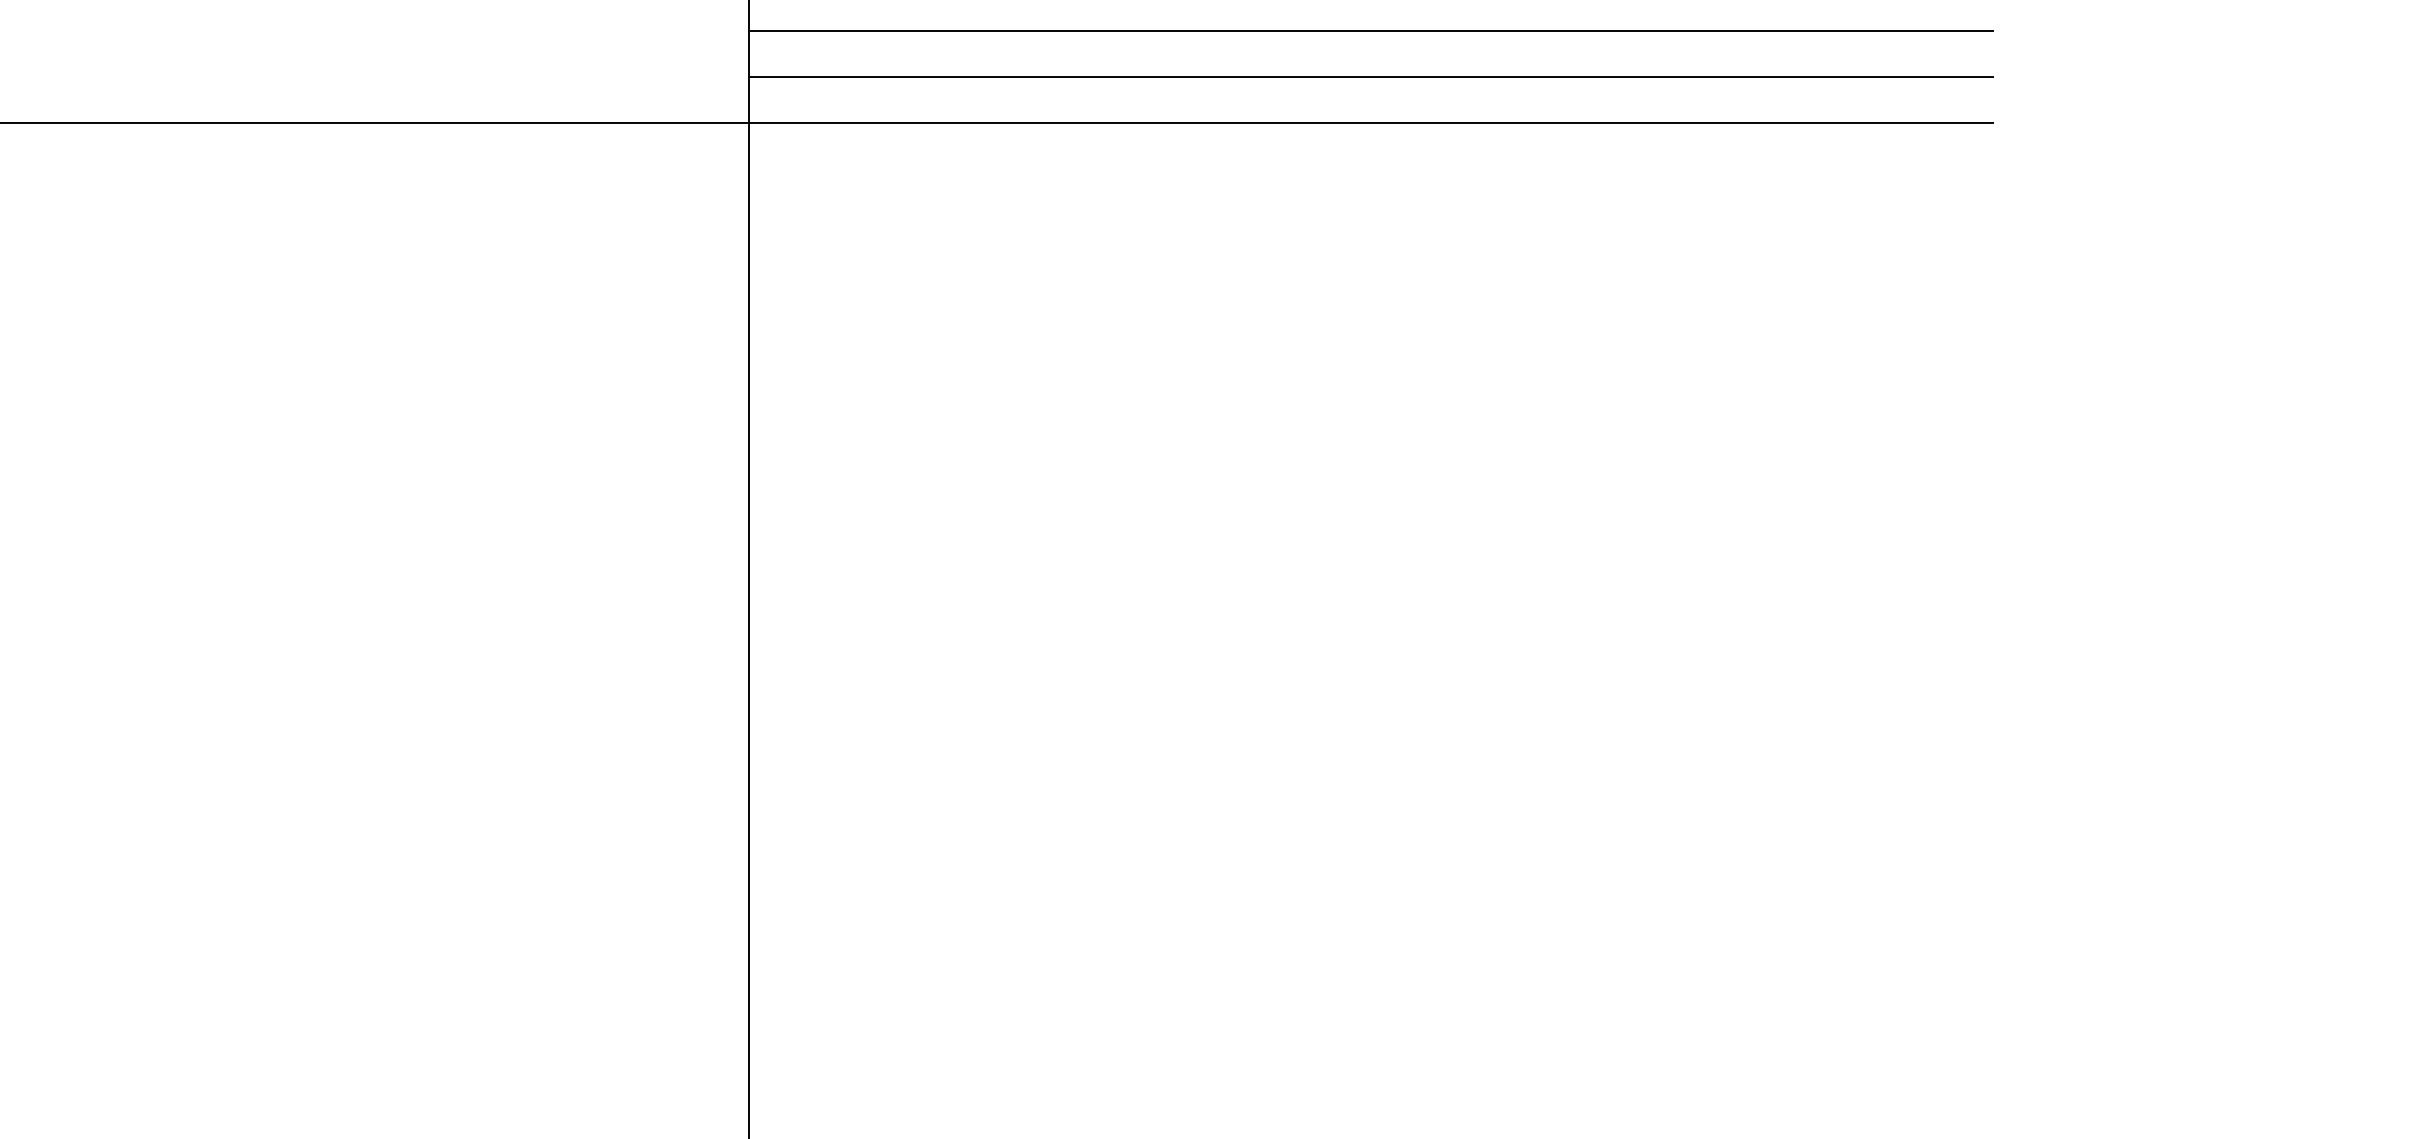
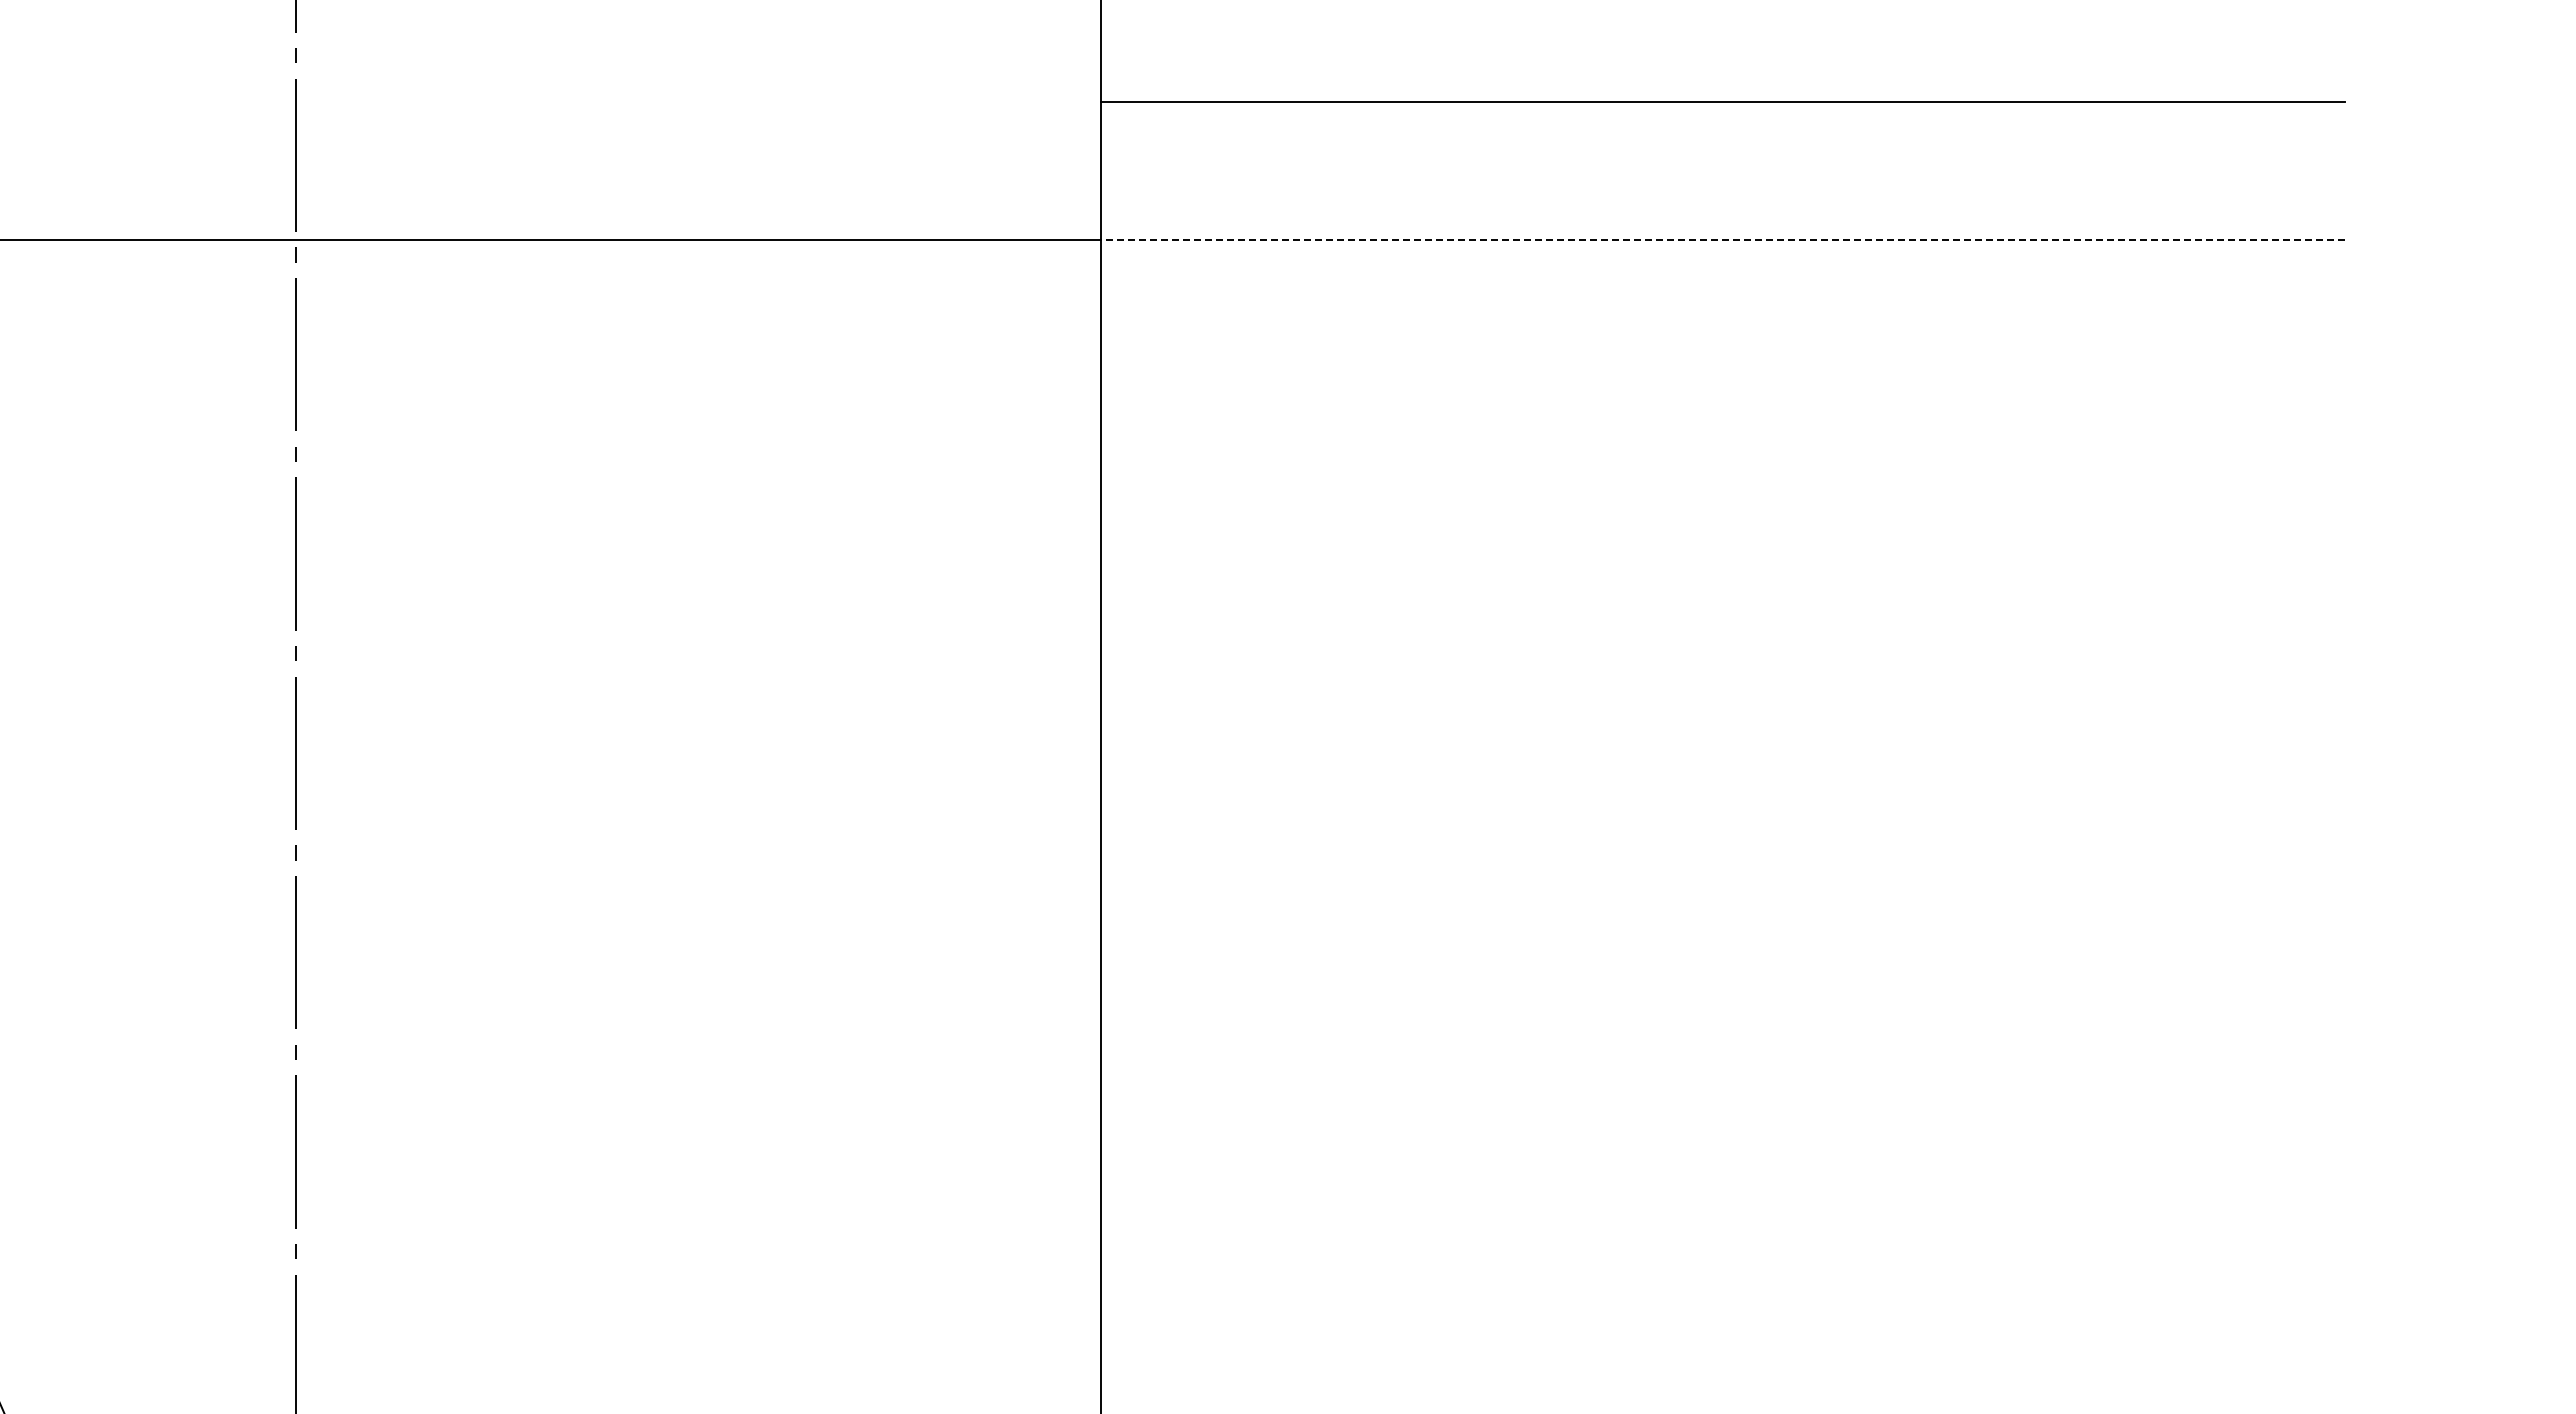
line: (1370, 30) -> (1722, 147), removed
line: (1370, 76) -> (1722, 193), removed
line: (1370, 122) -> (1722, 239), solid -> dashed

